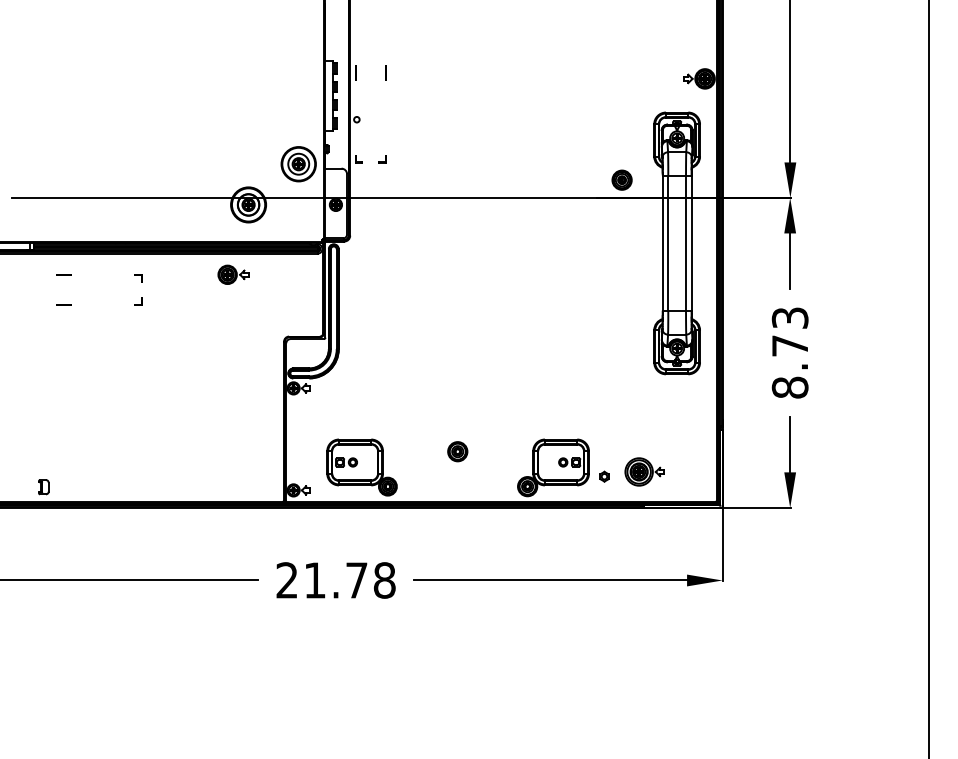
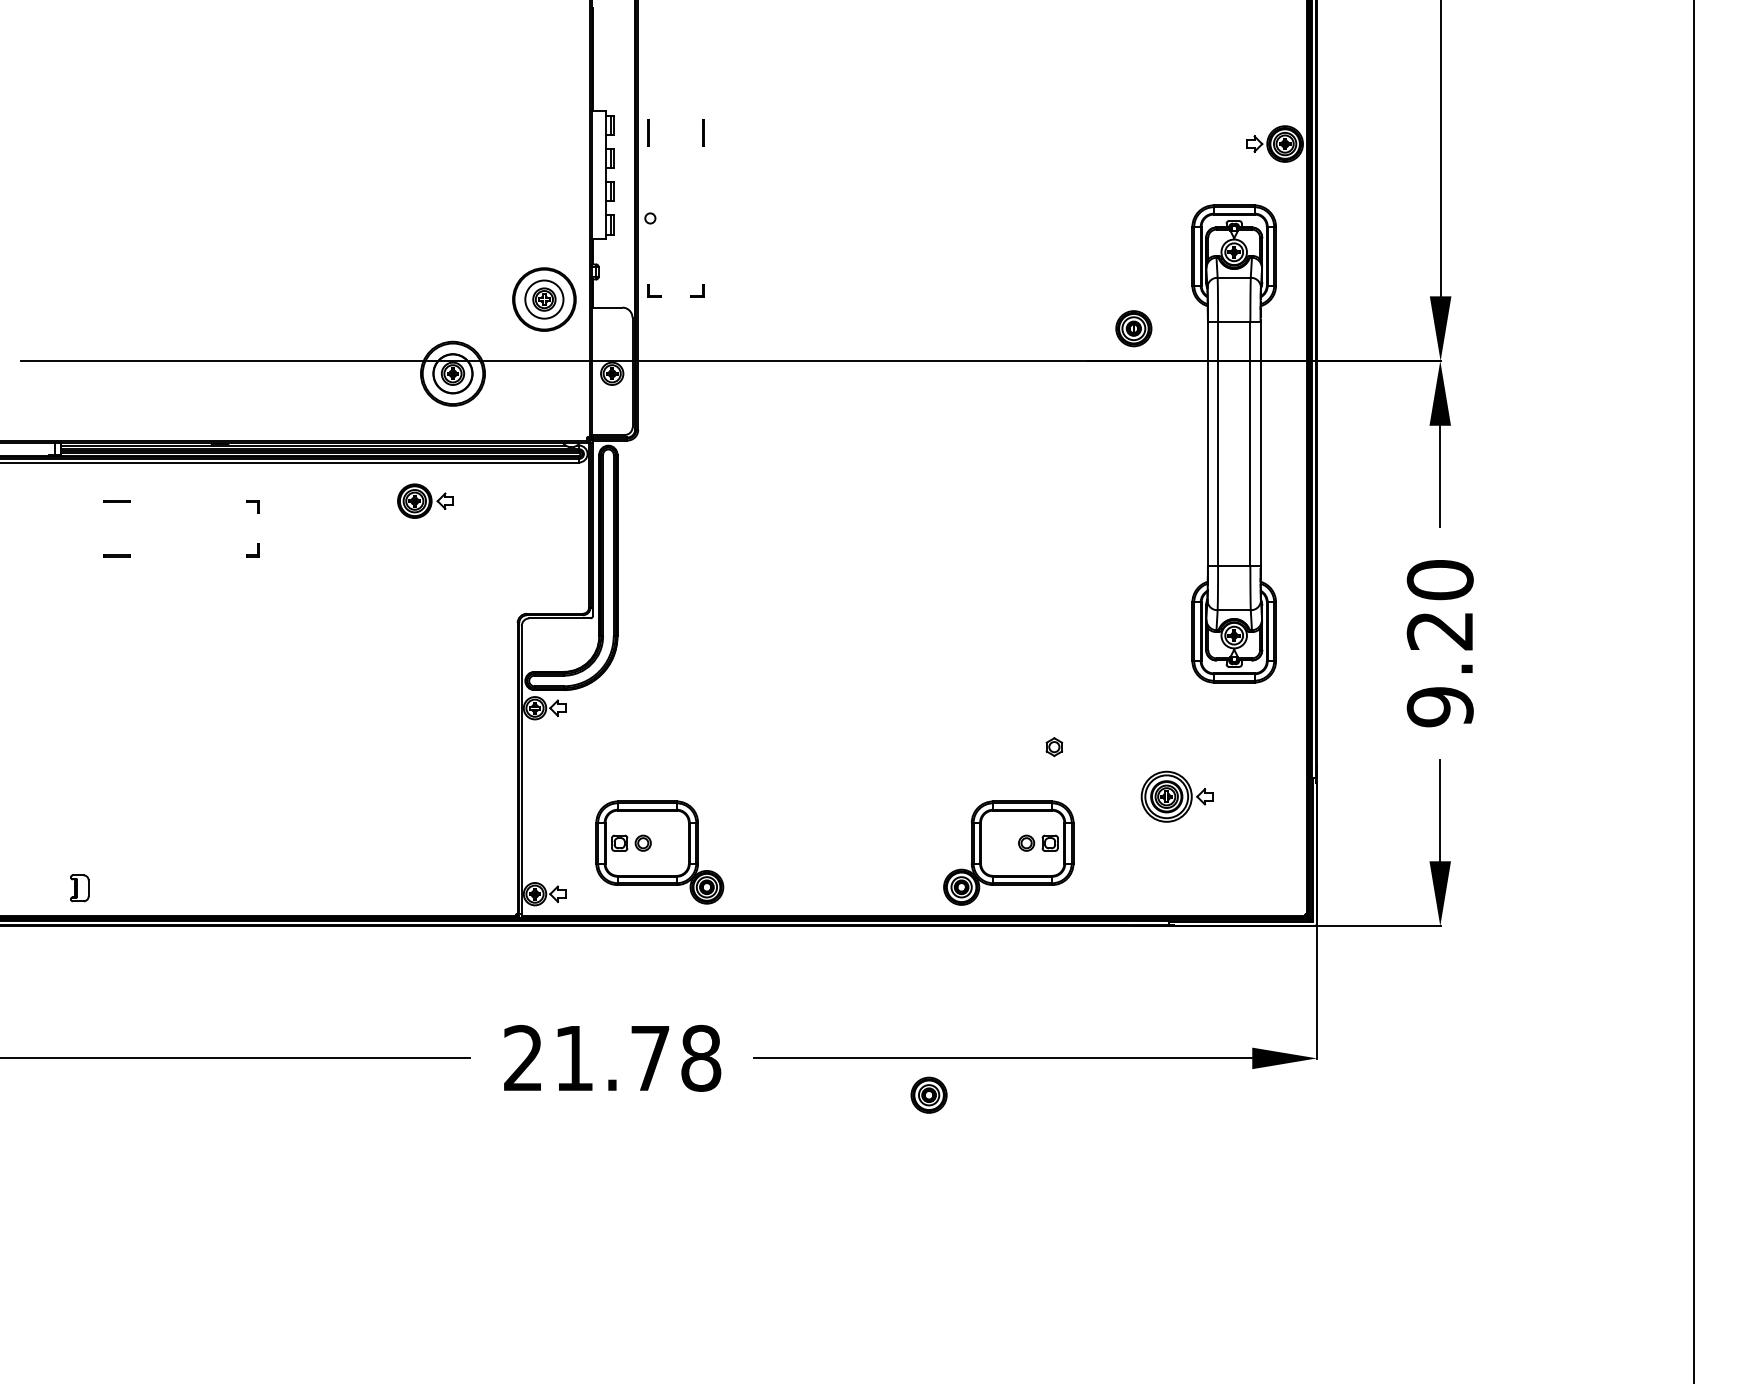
text: (789, 352) -> (1439, 642), 8.73 -> 9.20
part: (457, 451) -> (928, 1094), moved
part: (644, 471) -> (1176, 795), moved
part: (604, 476) -> (1054, 746), moved

